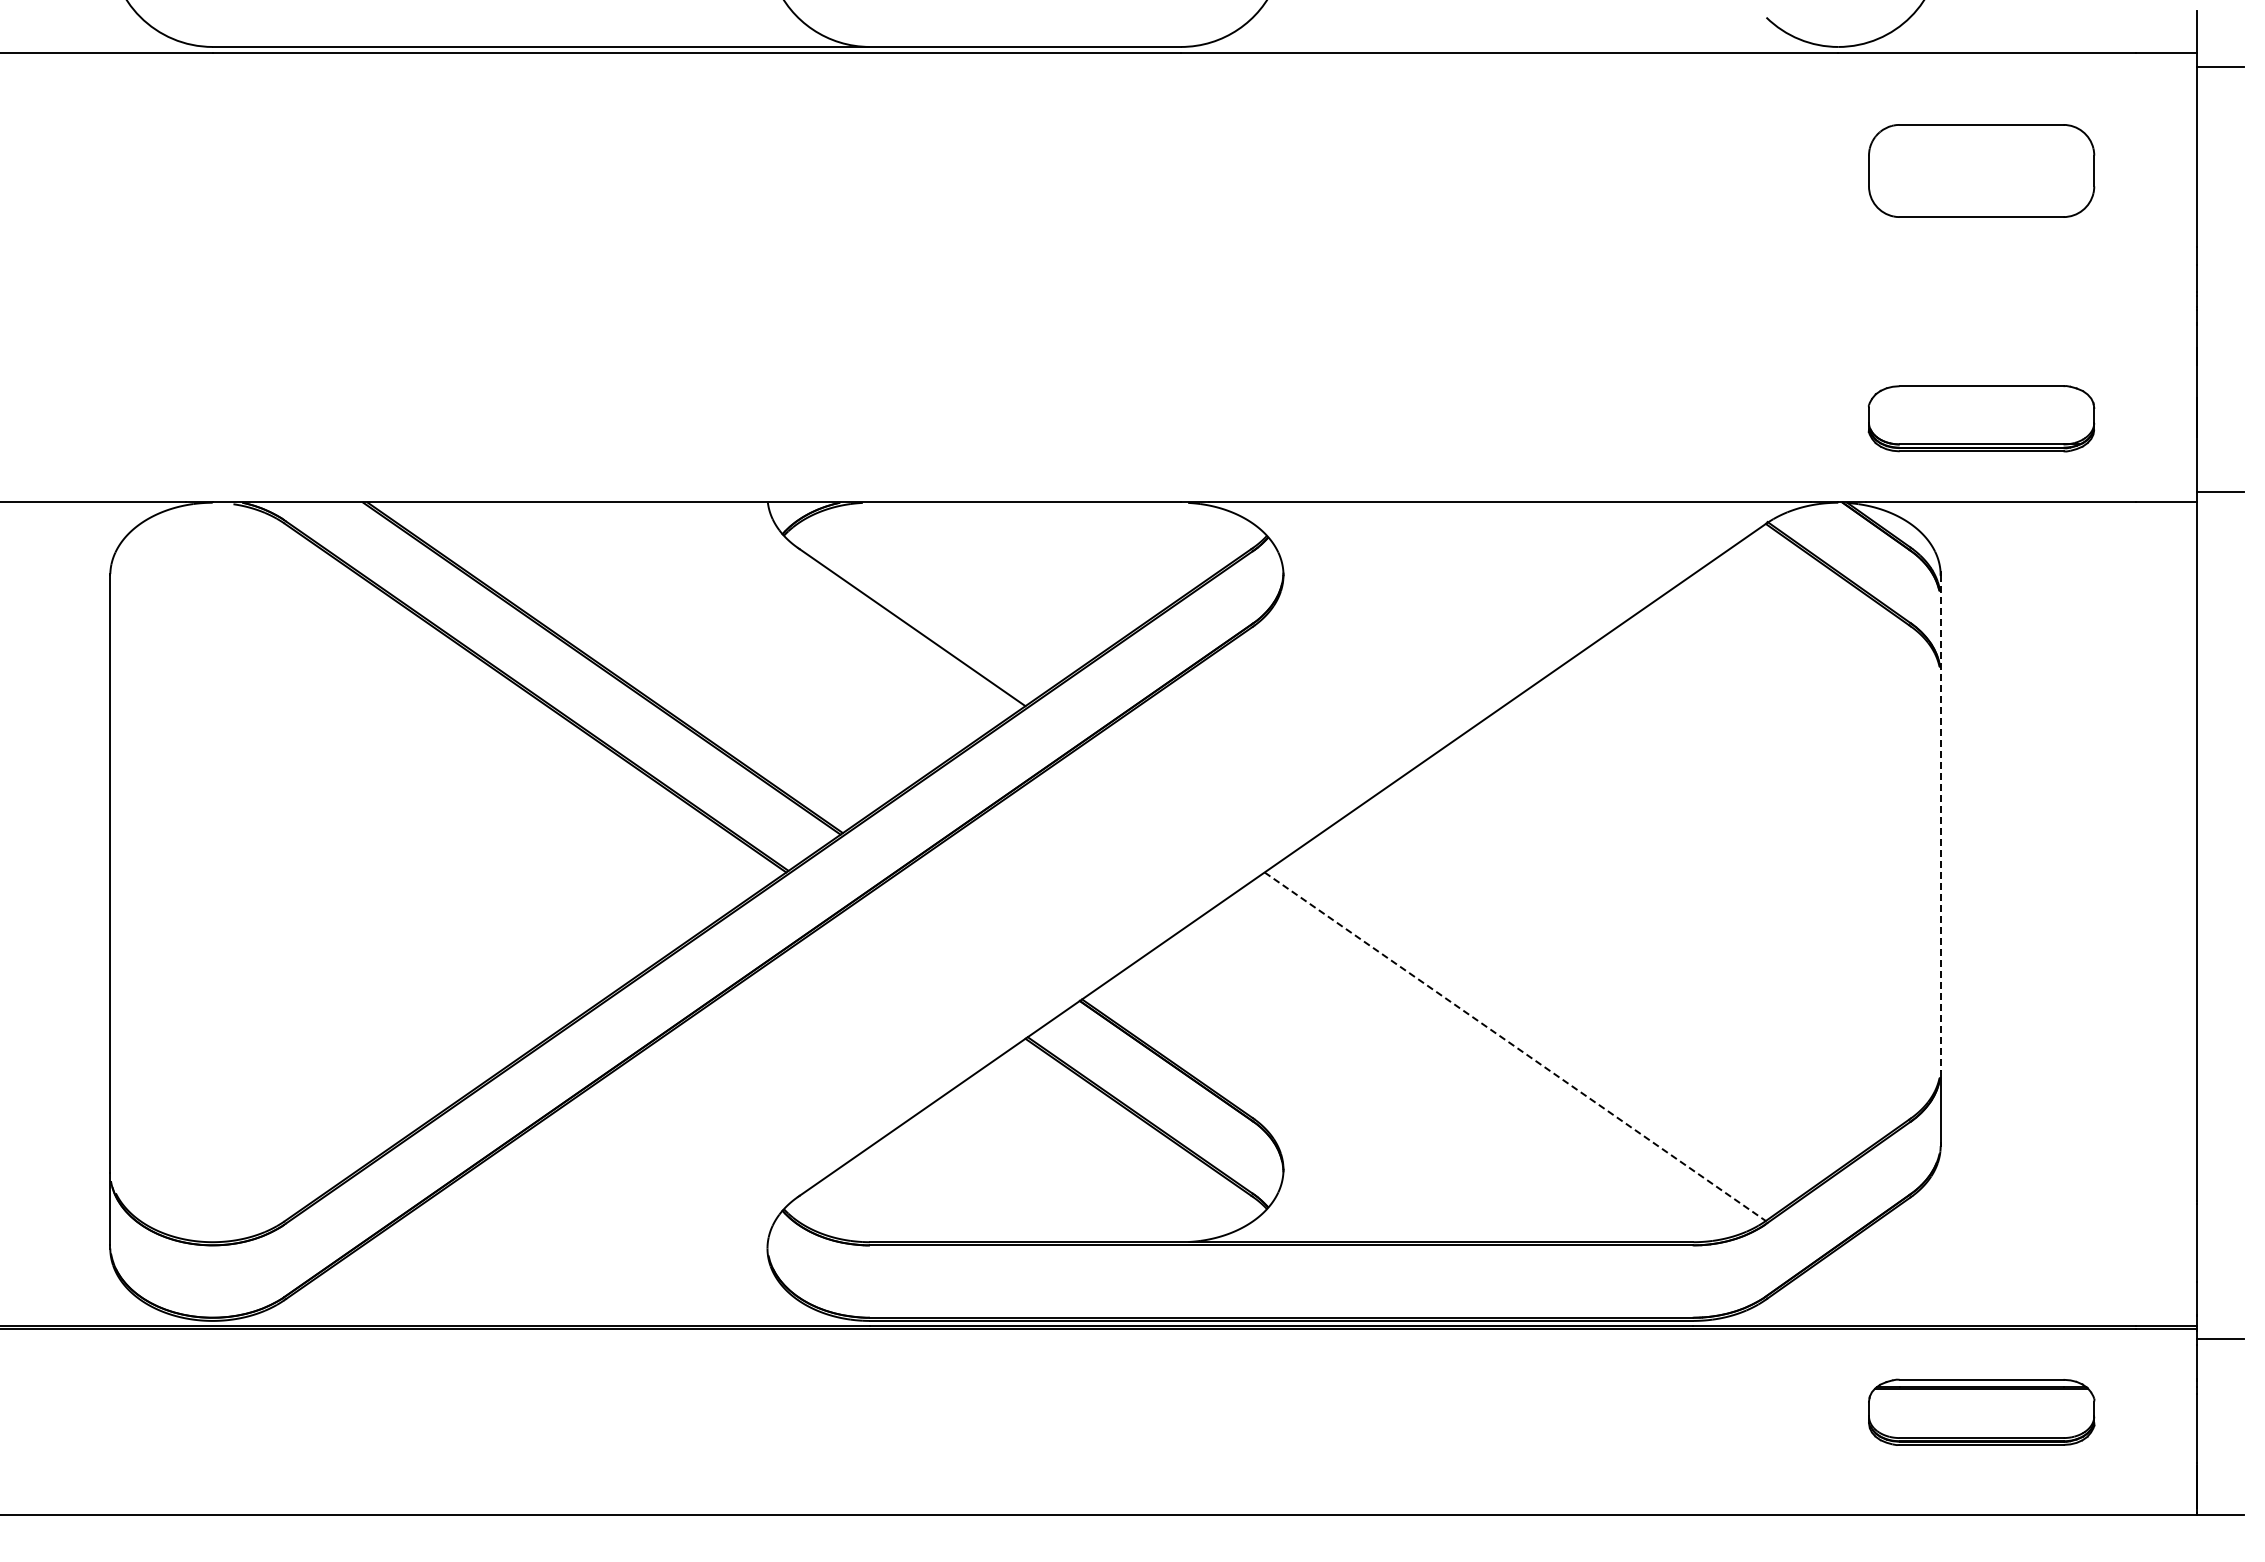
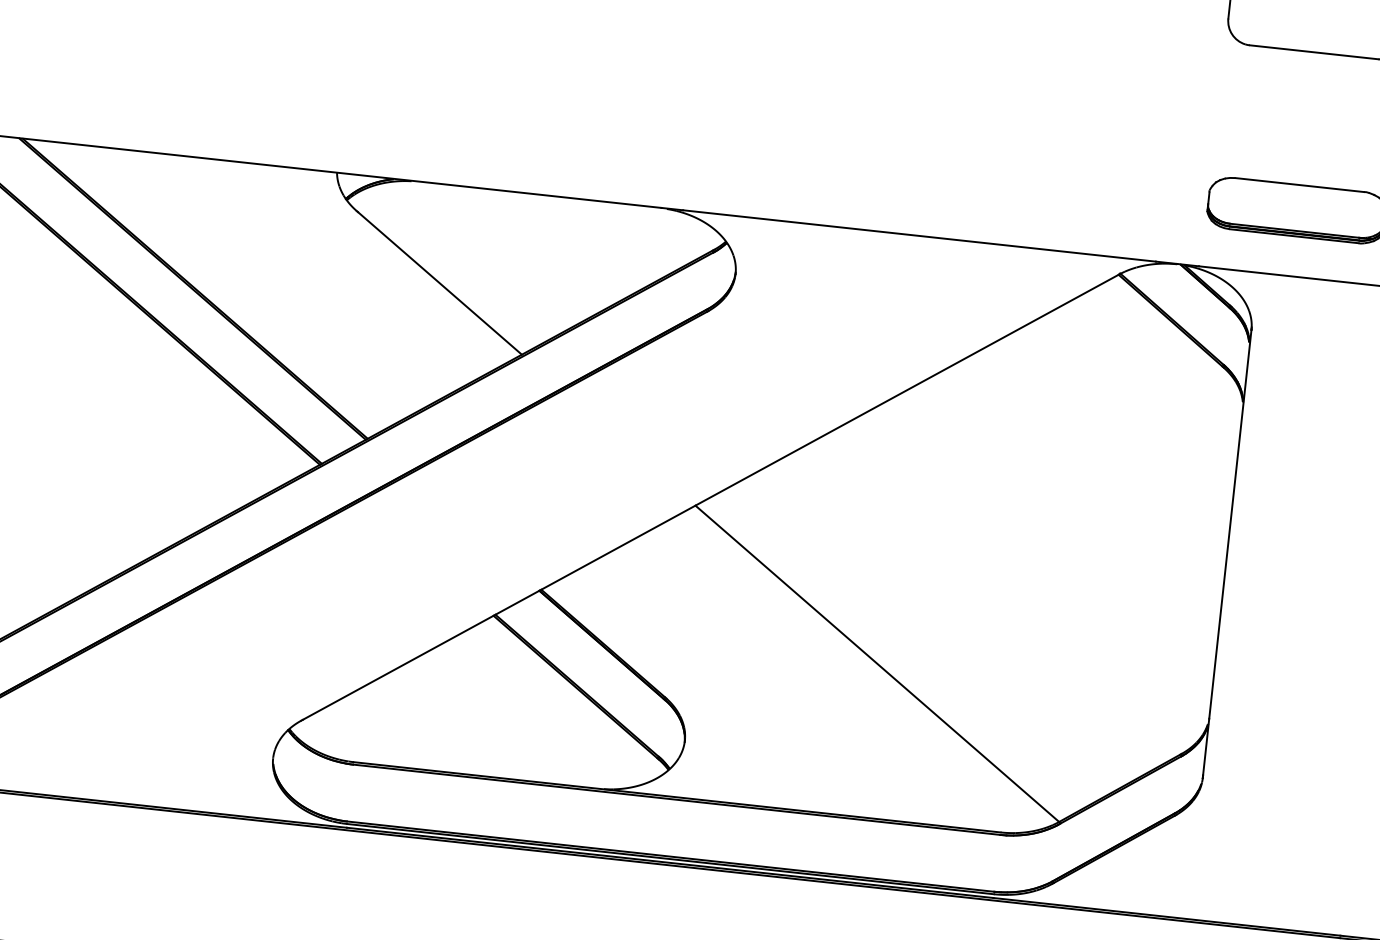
line: (1940, 822) -> (1230, 524), dashed -> solid
line: (1515, 1046) -> (877, 663), dashed -> solid

